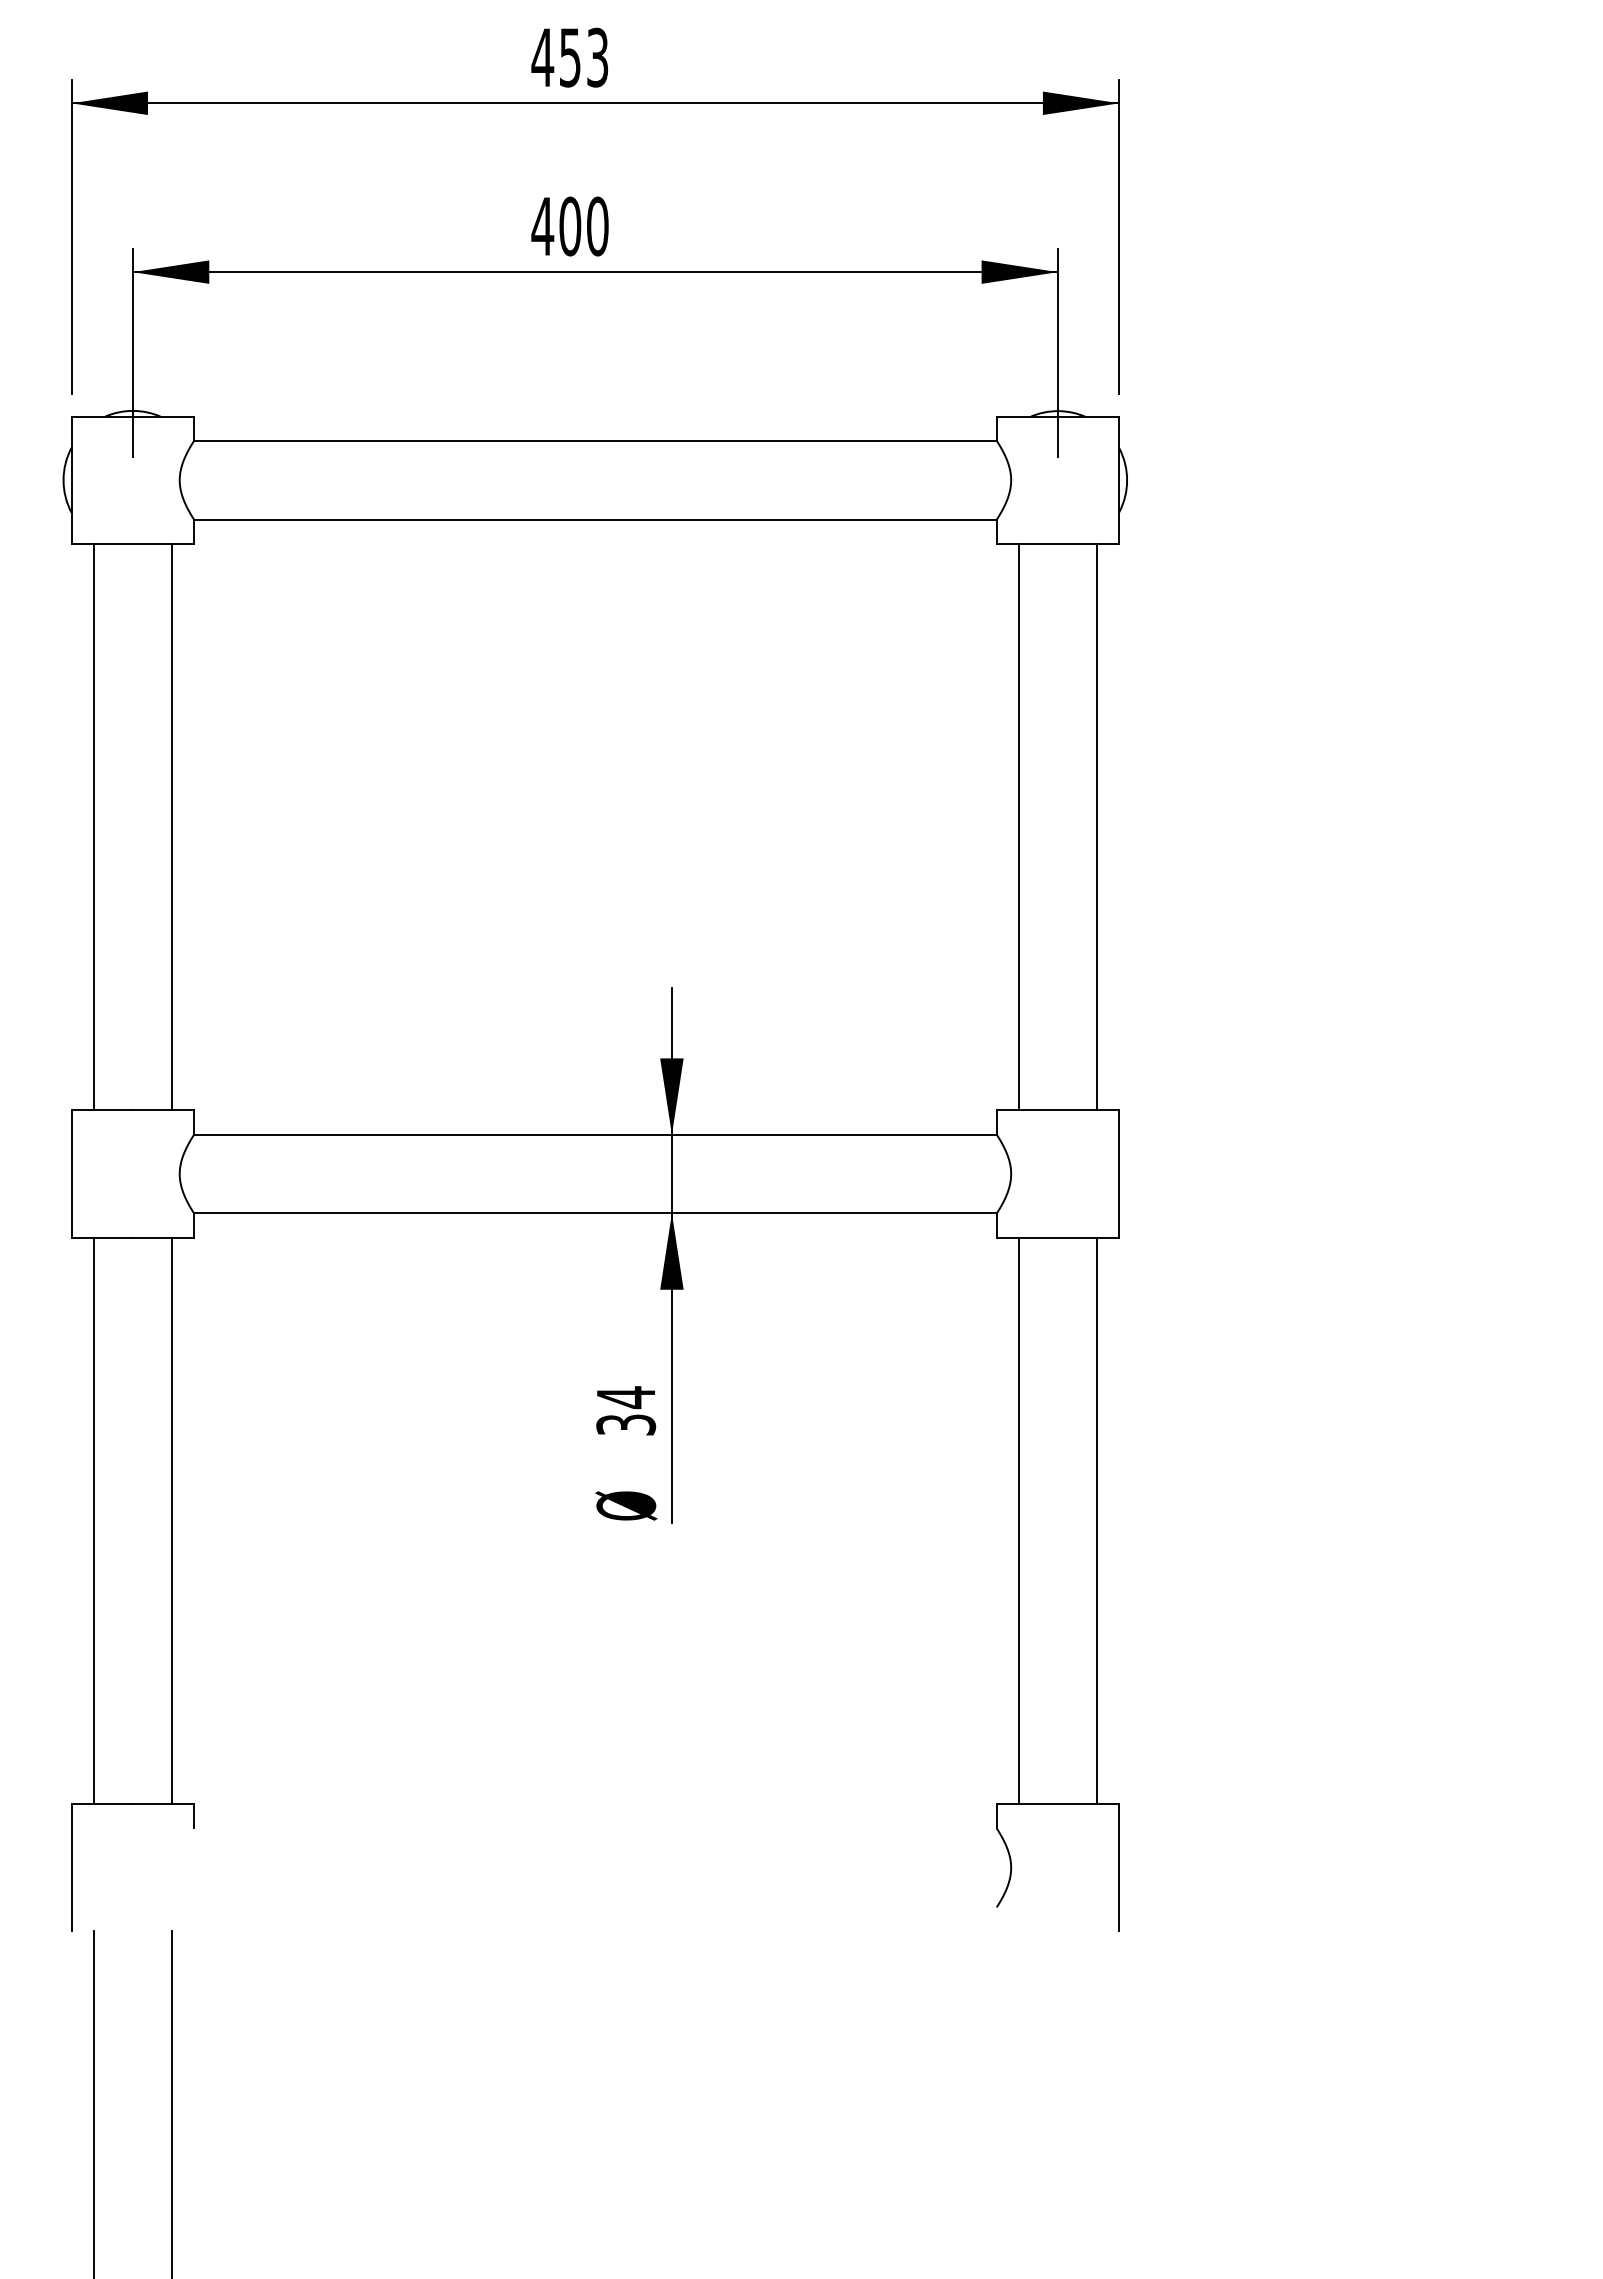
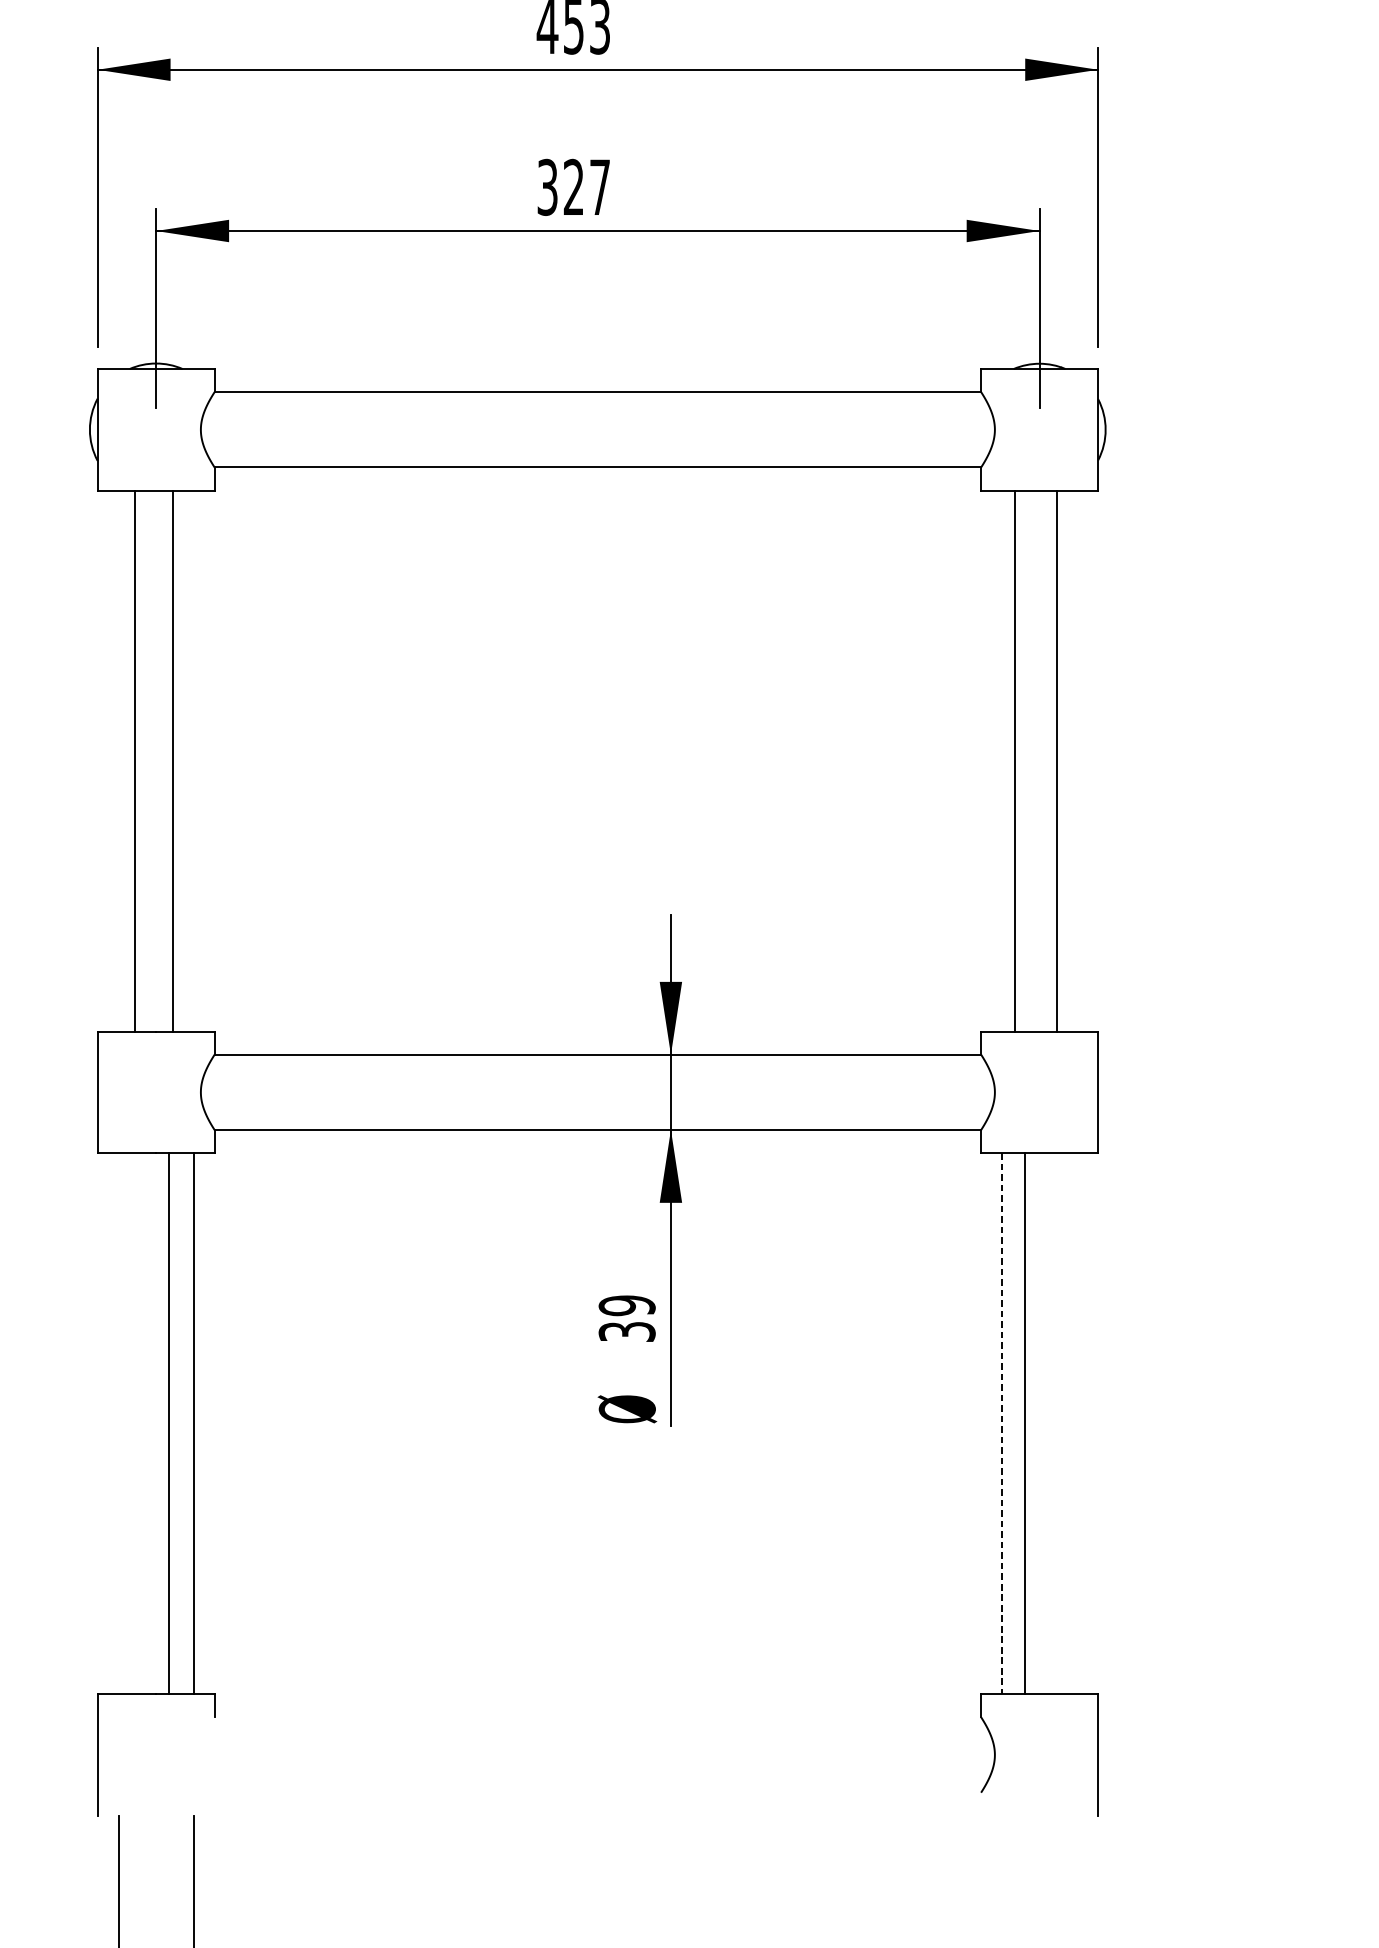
text: (569, 226) -> (573, 187), 400 -> 327
line: (93, 826) -> (172, 760), moved
line: (172, 826) -> (134, 760), moved
line: (1018, 826) -> (1056, 760), moved
line: (1097, 826) -> (1015, 760), moved
text: (626, 1397) -> (627, 1305), 34 -> 39
line: (93, 1520) -> (169, 1423), moved
line: (1097, 1520) -> (1024, 1423), moved
line: (1018, 1521) -> (1001, 1424), solid -> dashed

